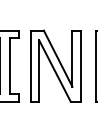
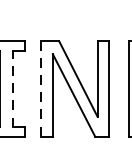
line: (9, 65) -> (12, 88), solid -> dashed
line: (30, 66) -> (41, 89), solid -> dashed

